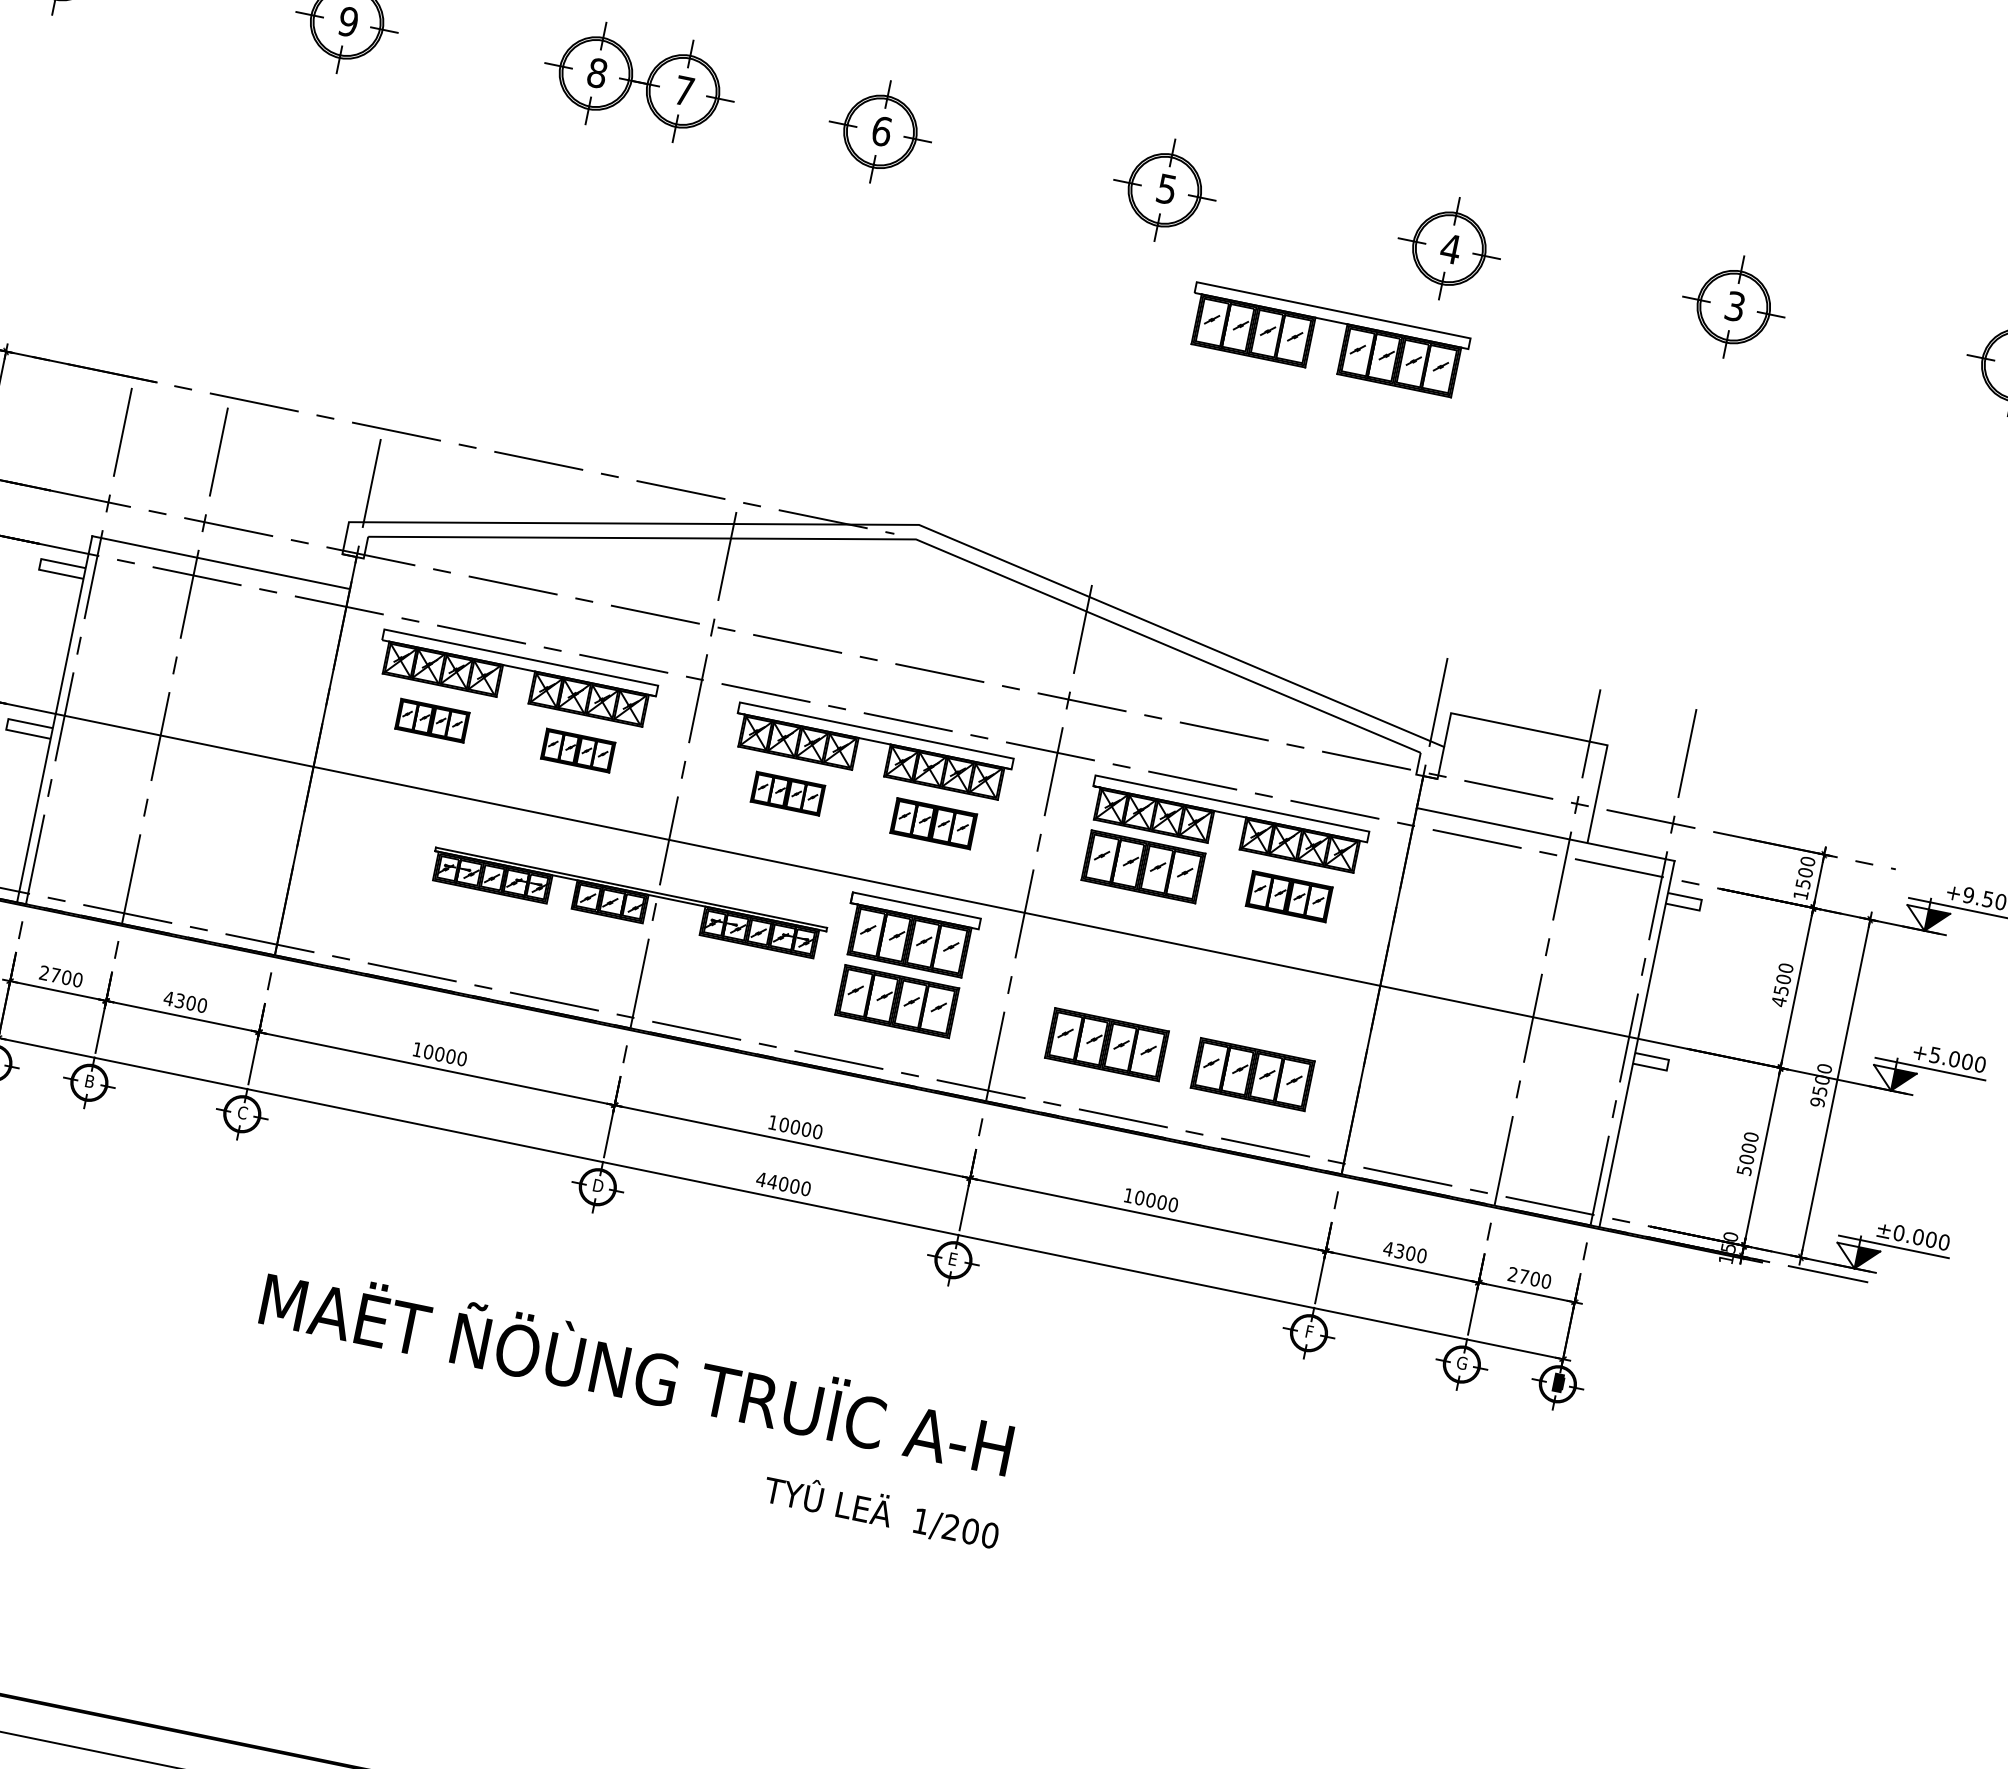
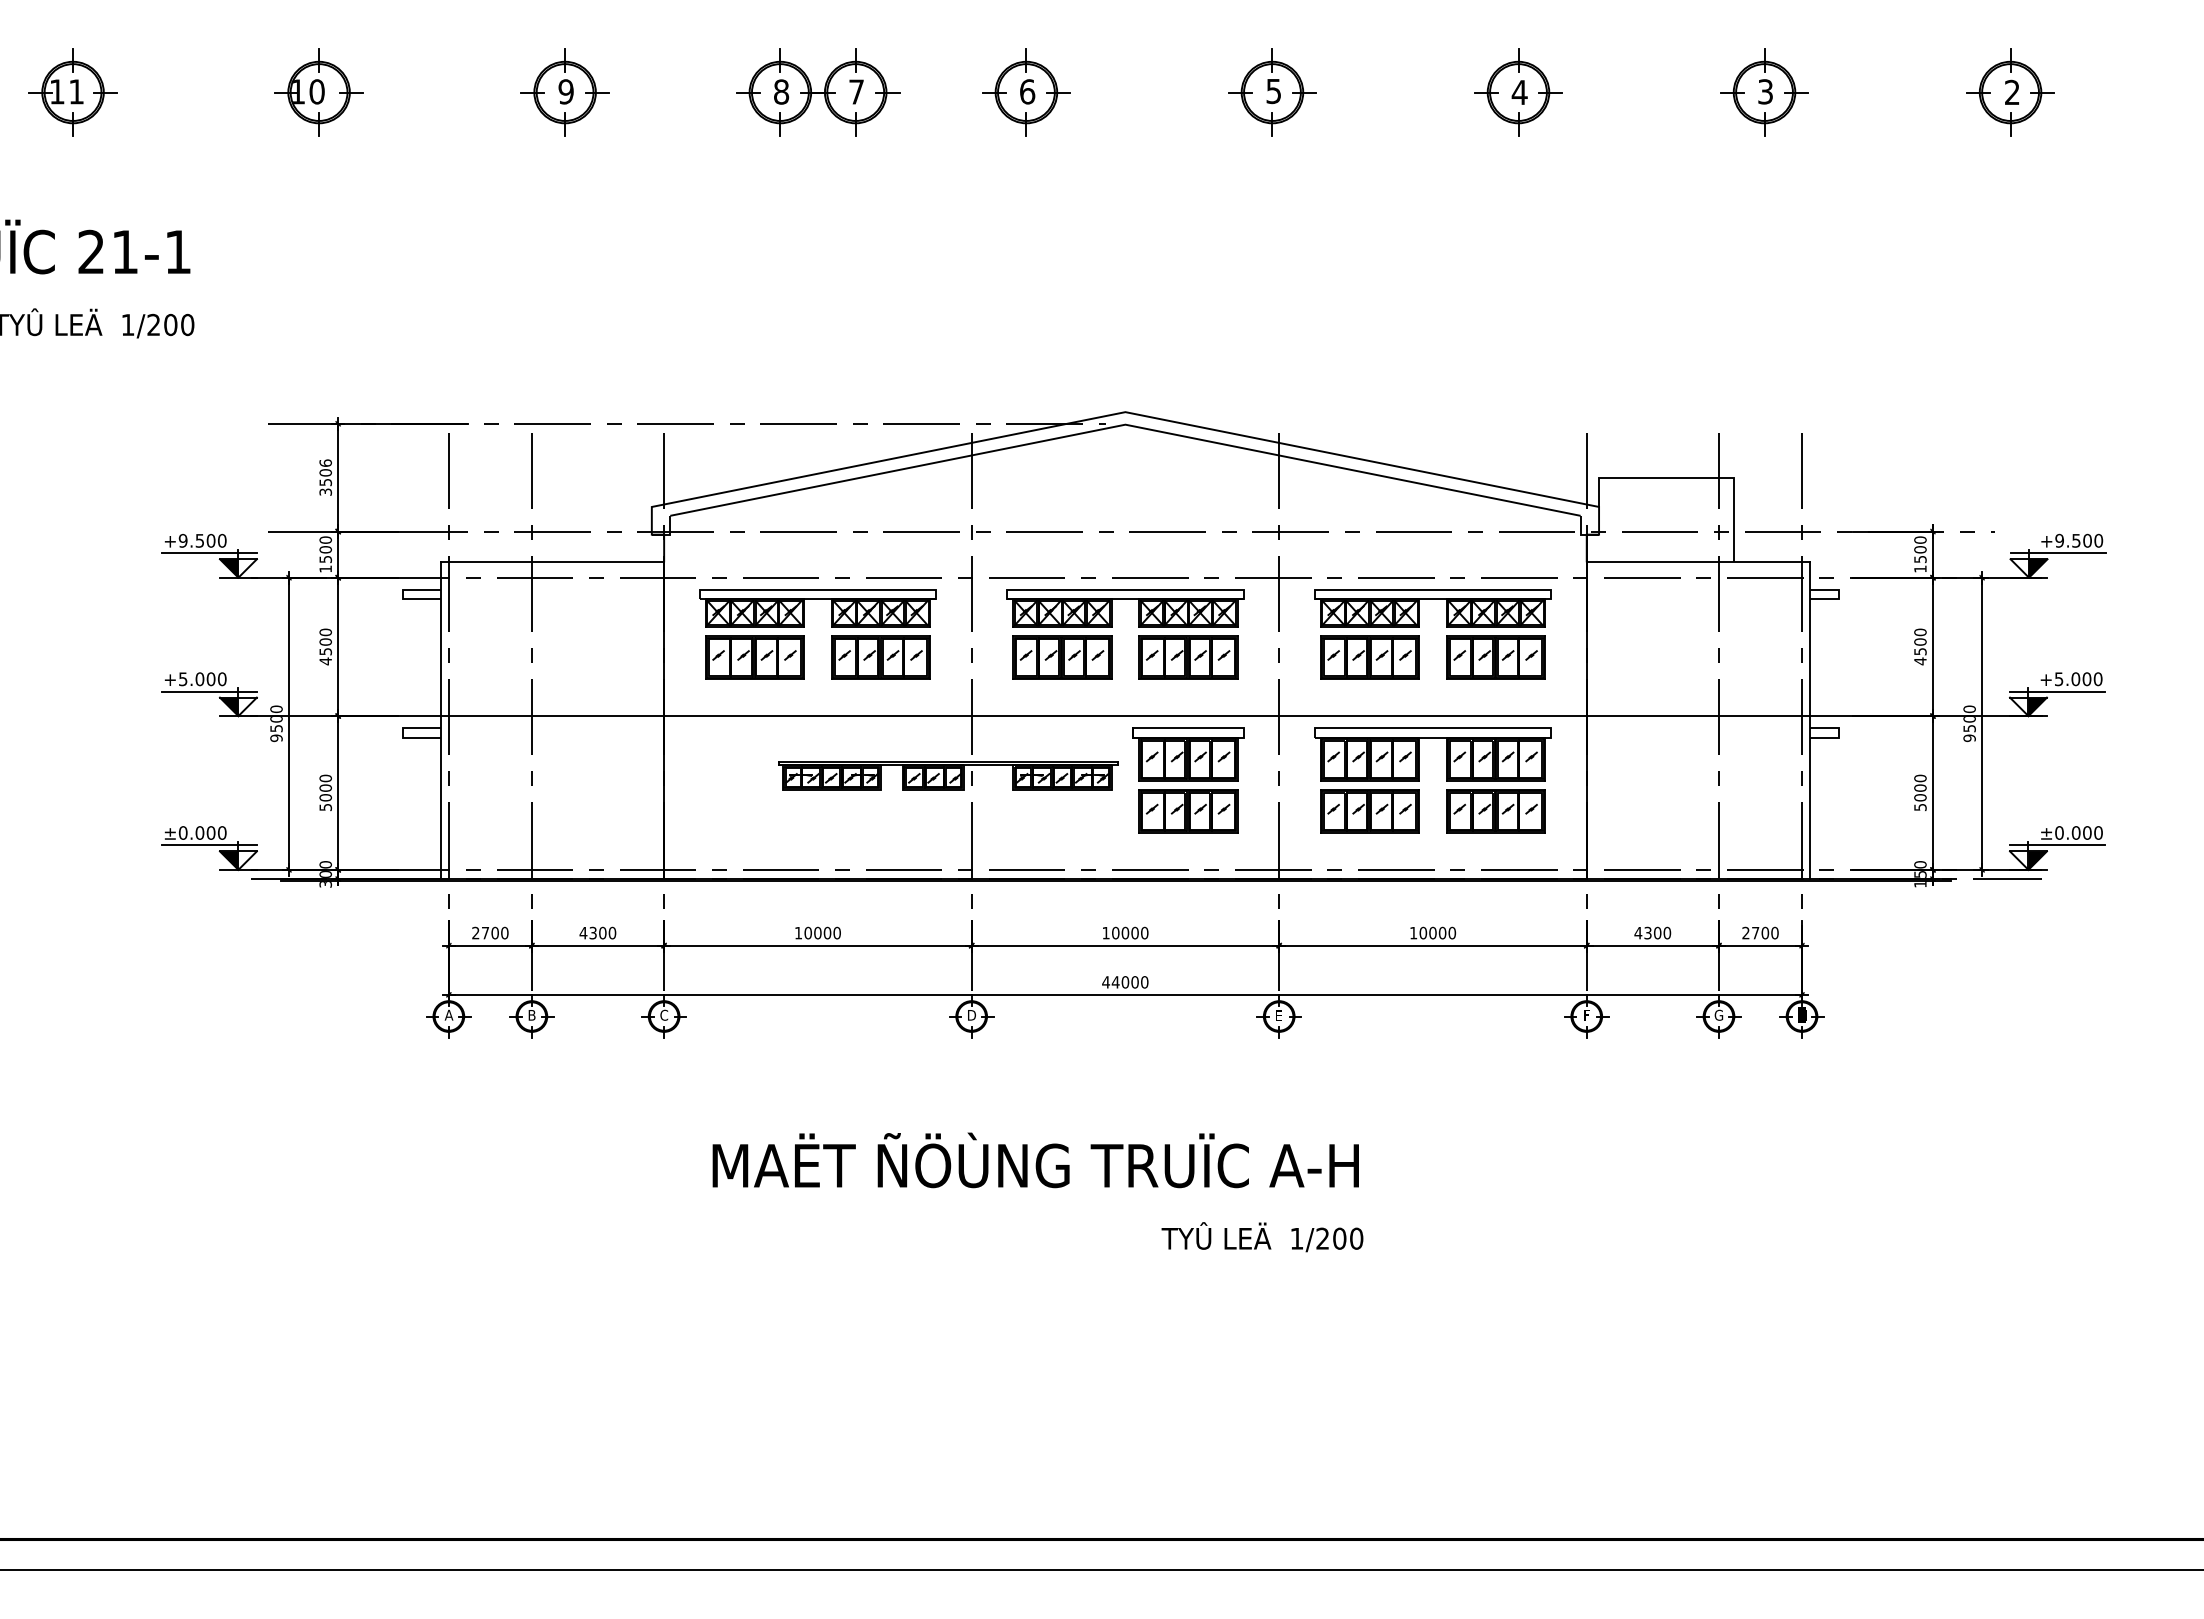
part: (1311, 337) -> (1419, 754), moved
part: (431, 720) -> (754, 657), size x1.67
part: (577, 750) -> (880, 657), size x1.67
part: (788, 793) -> (1062, 657), size x1.67
part: (933, 823) -> (1188, 657), size x1.43
part: (1288, 896) -> (1495, 657), size x1.43

